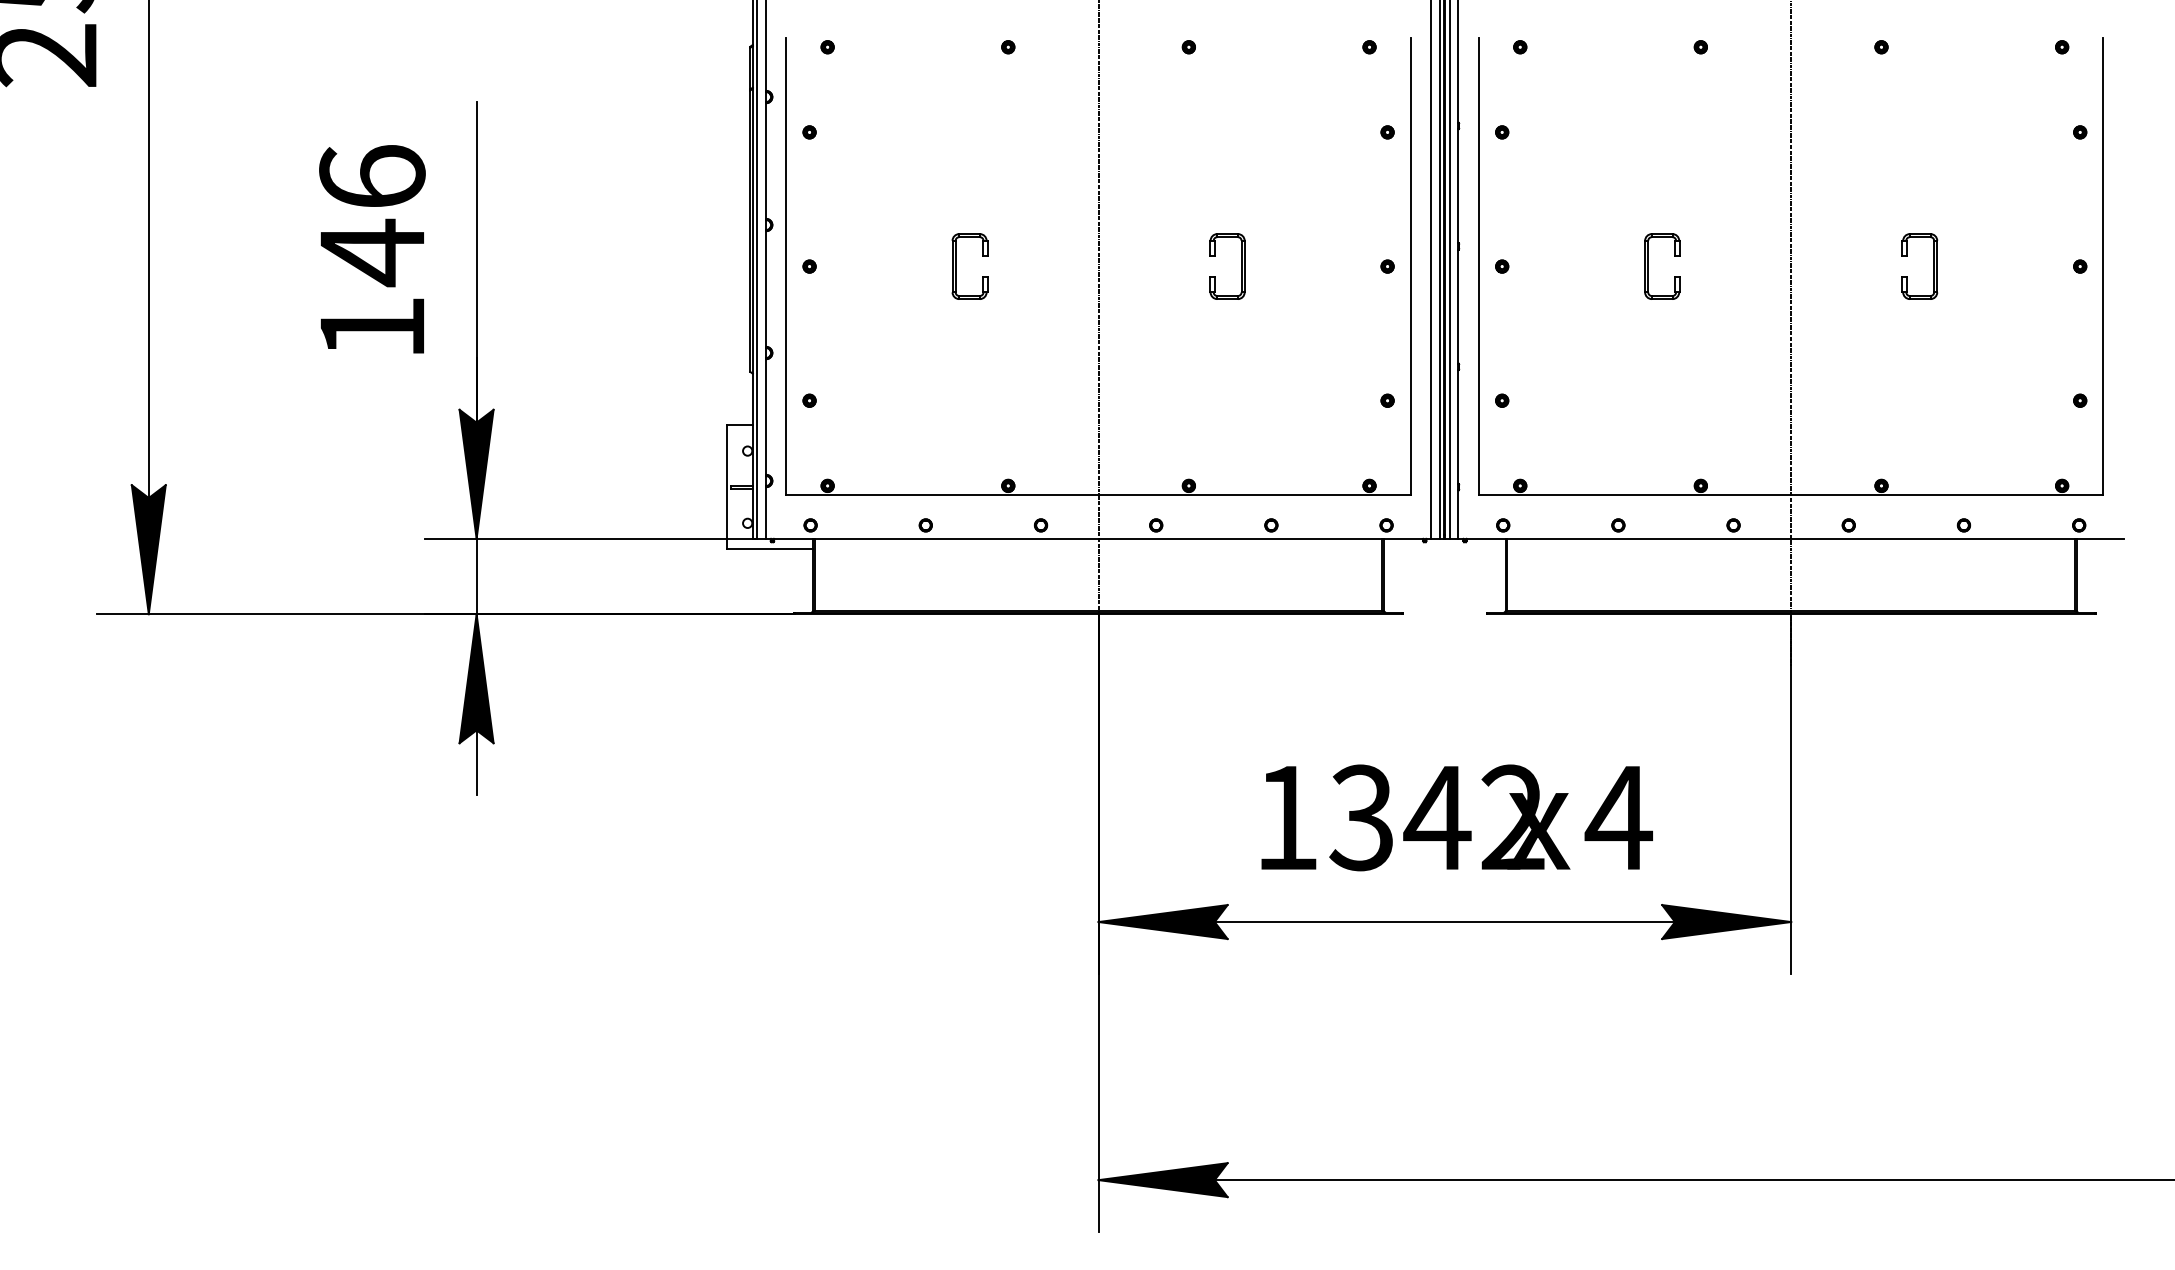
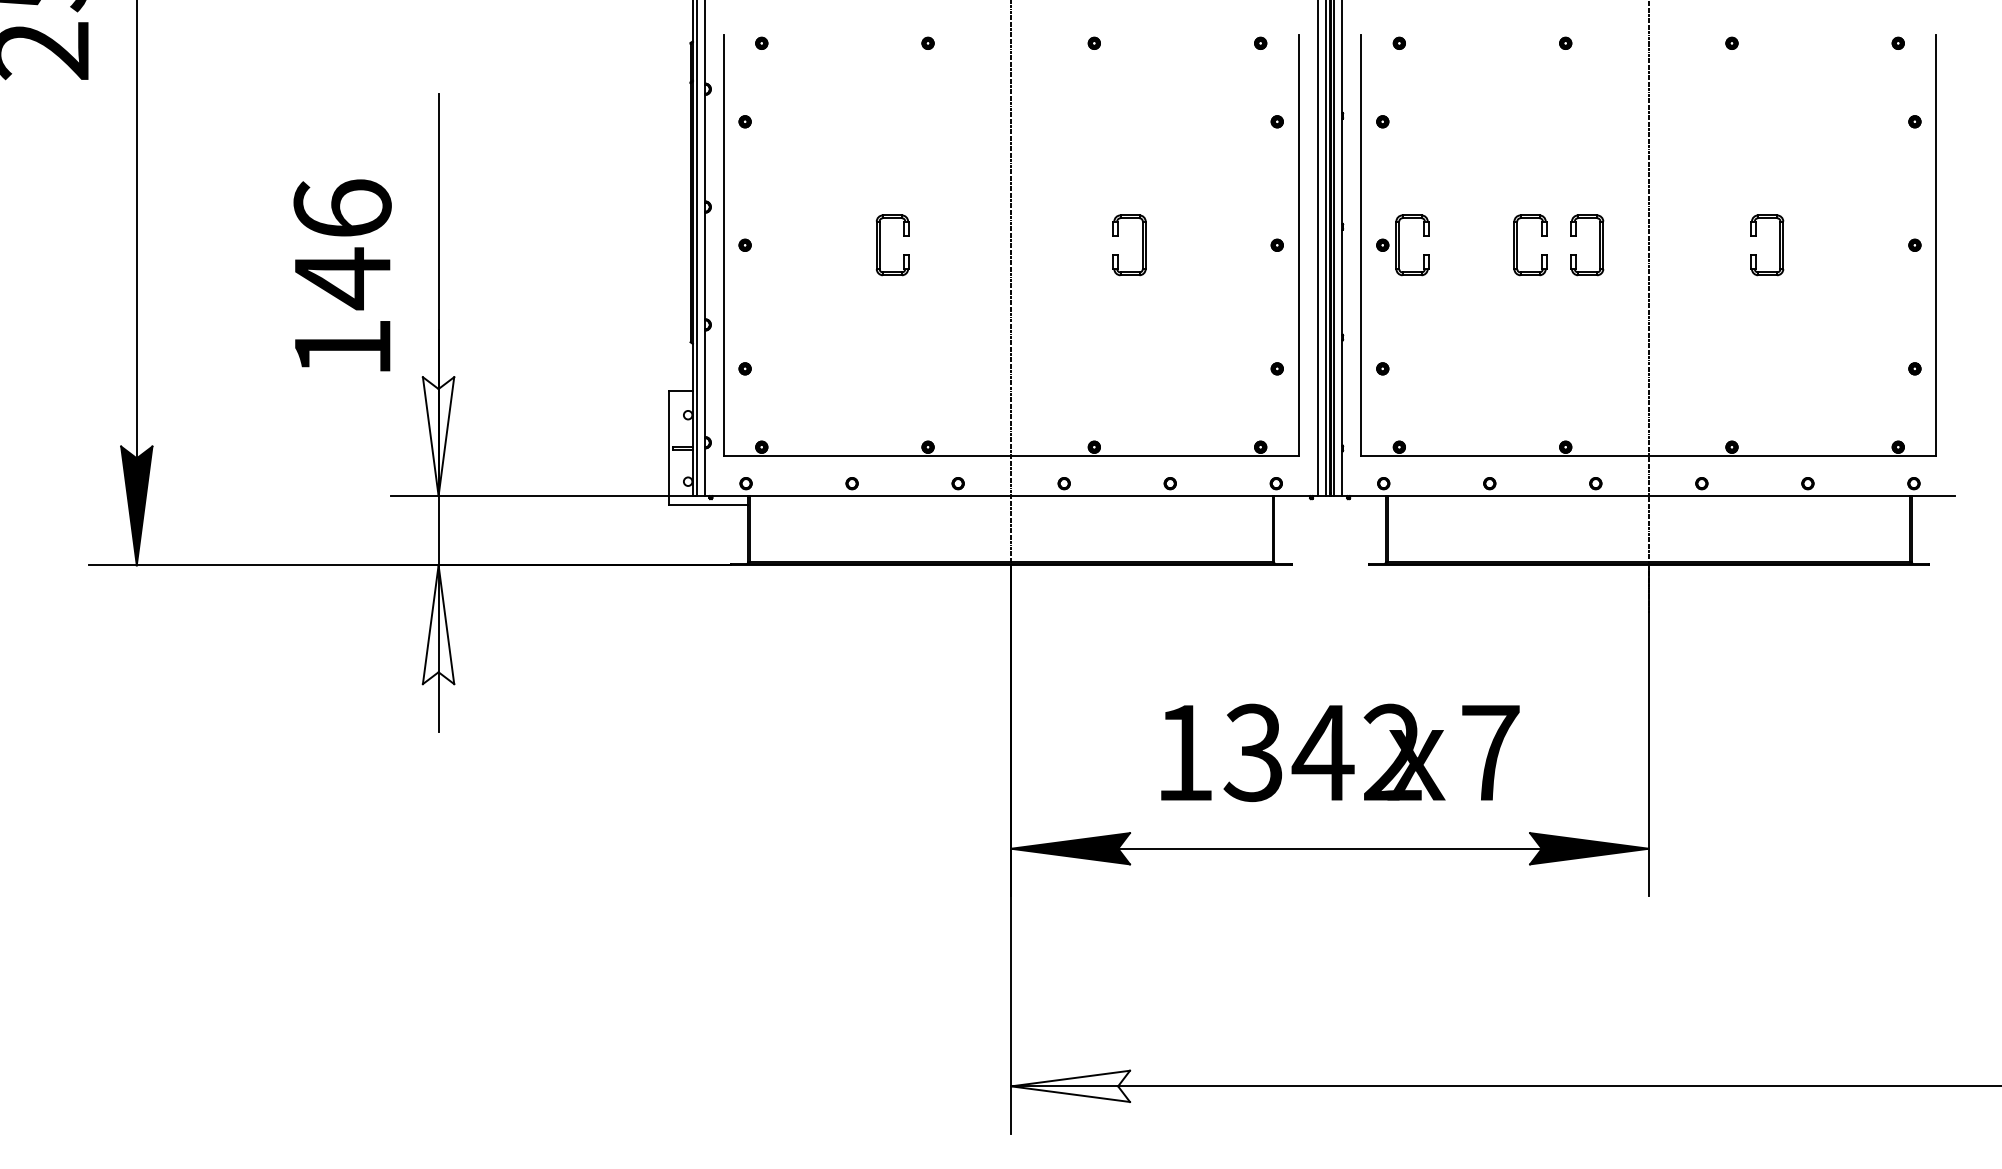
text: (372, 249) -> (342, 275), moved
part: (1520, 266) -> (1399, 245), added
part: (1737, 266) -> (1599, 245), added
fill: (476, 474) -> (438, 436), removed
fill: (476, 678) -> (438, 624), removed
text: (1618, 817) -> (1489, 752), 4 -> 7
fill: (1162, 1180) -> (1070, 1086), removed

